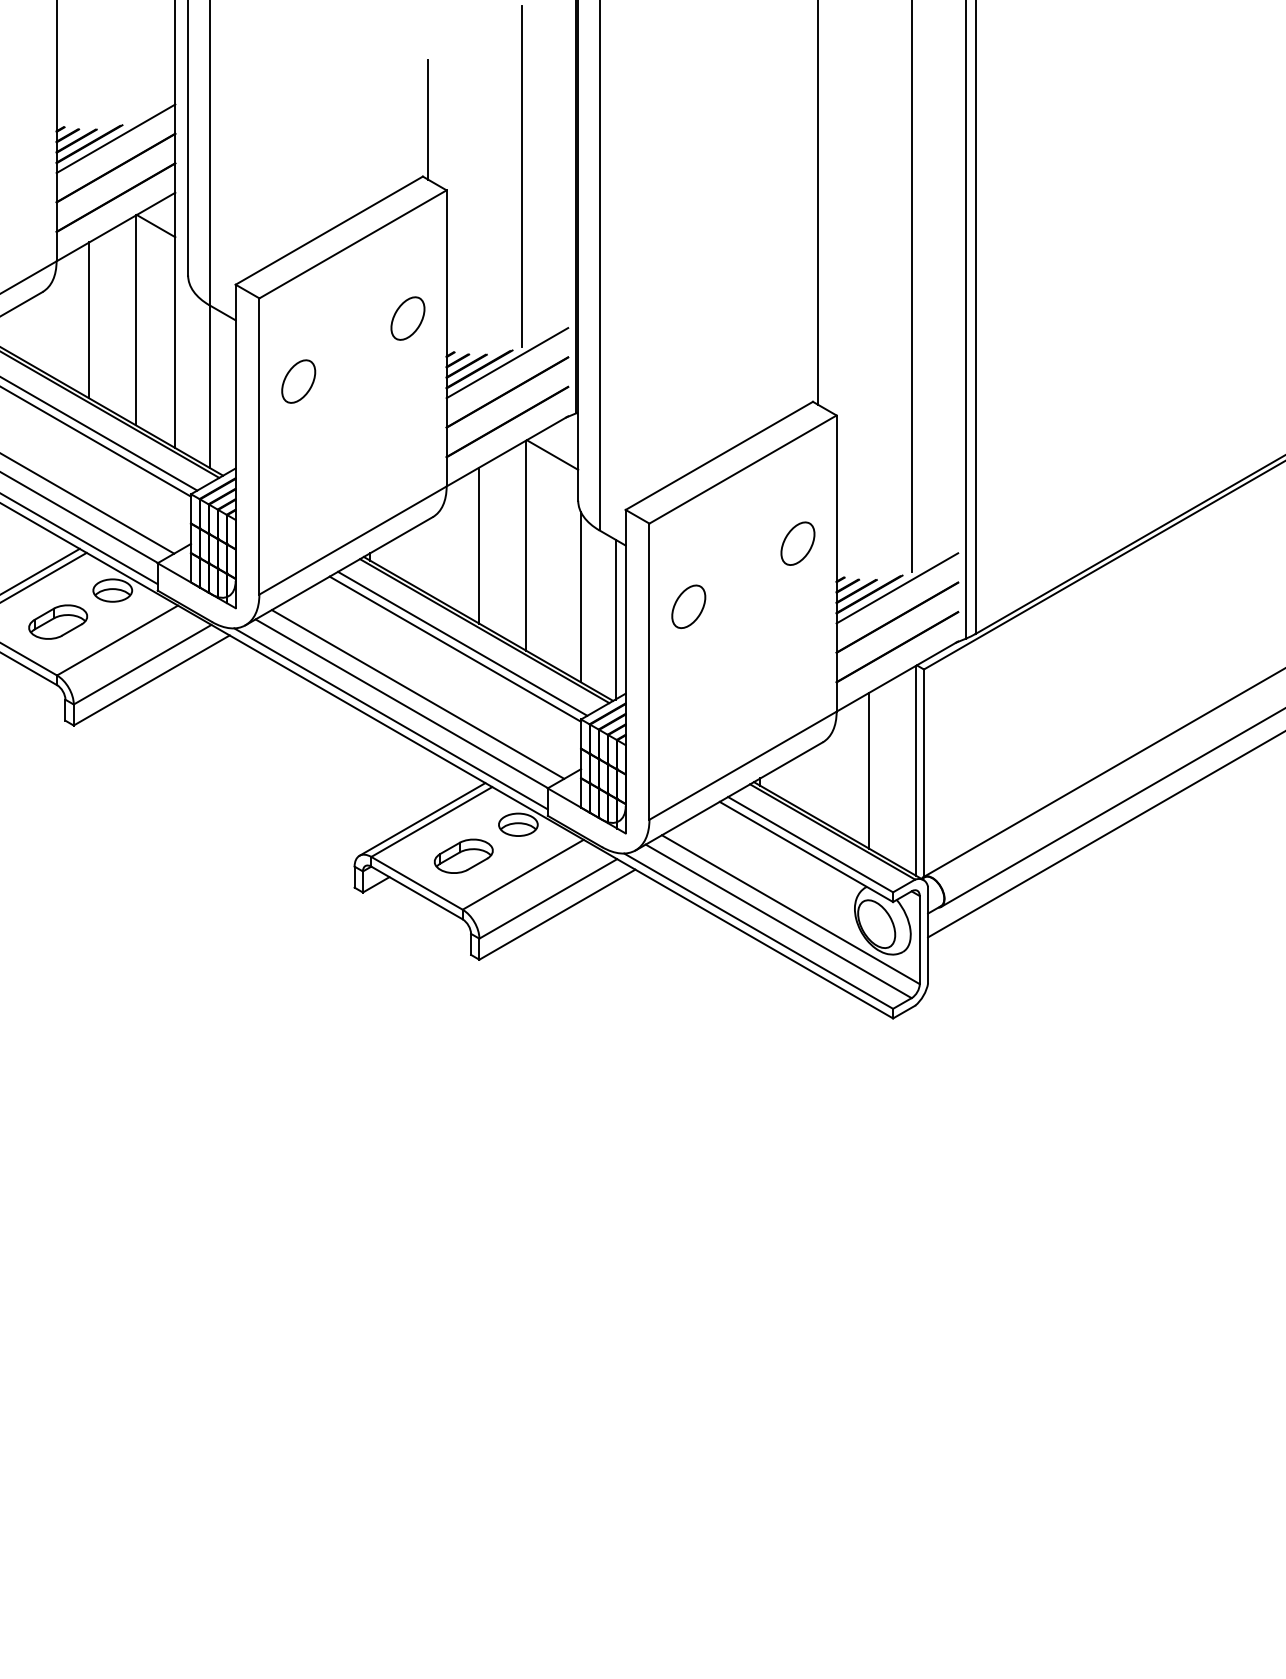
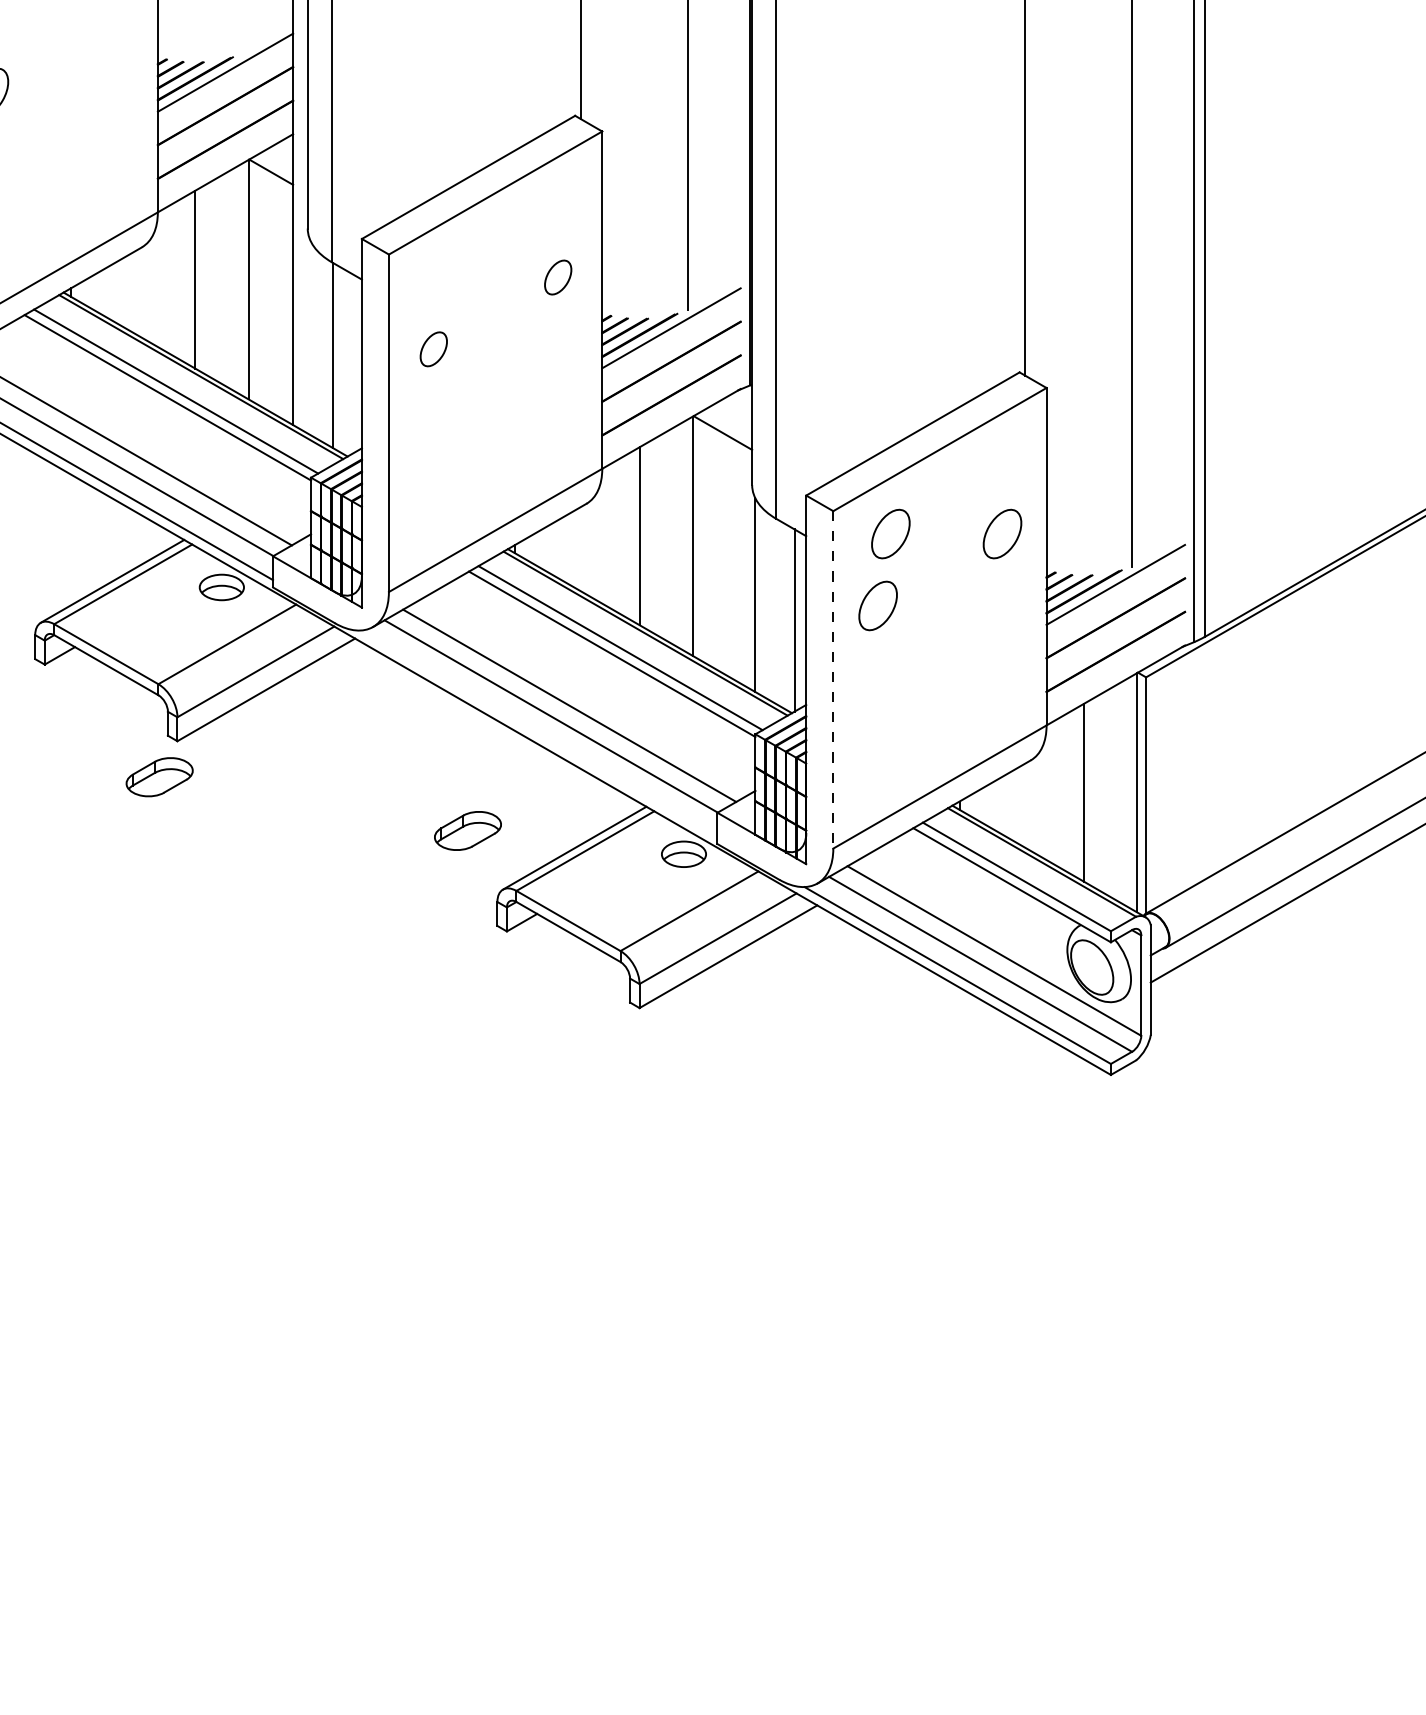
part: (407, 318) -> (557, 277), size x0.7
part: (298, 381) -> (433, 349), size x0.7
part: (699, 543) -> (890, 533), added
part: (58, 621) -> (160, 776), moved
line: (649, 672) -> (833, 680), solid -> dashed
line: (390, 718) -> (538, 733), removed
part: (463, 855) -> (467, 830), moved

